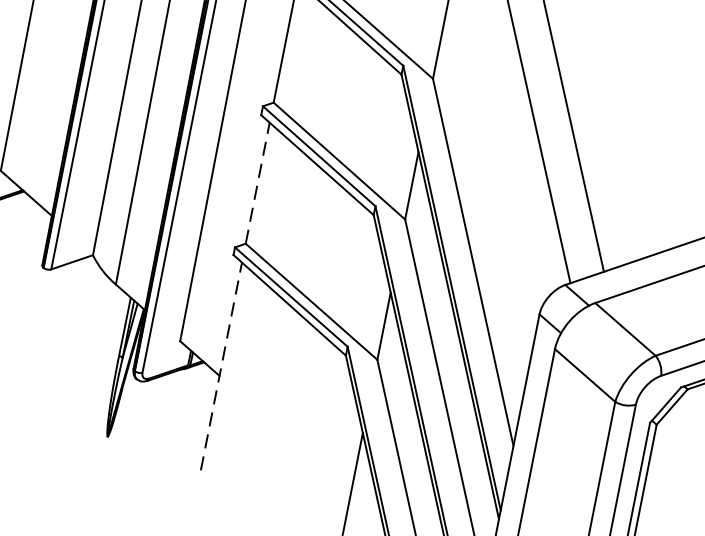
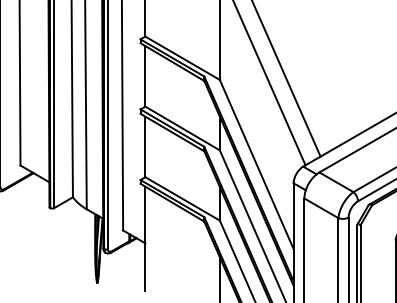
line: (258, 182) -> (145, 146), dashed -> solid
line: (221, 366) -> (145, 238), dashed -> solid

